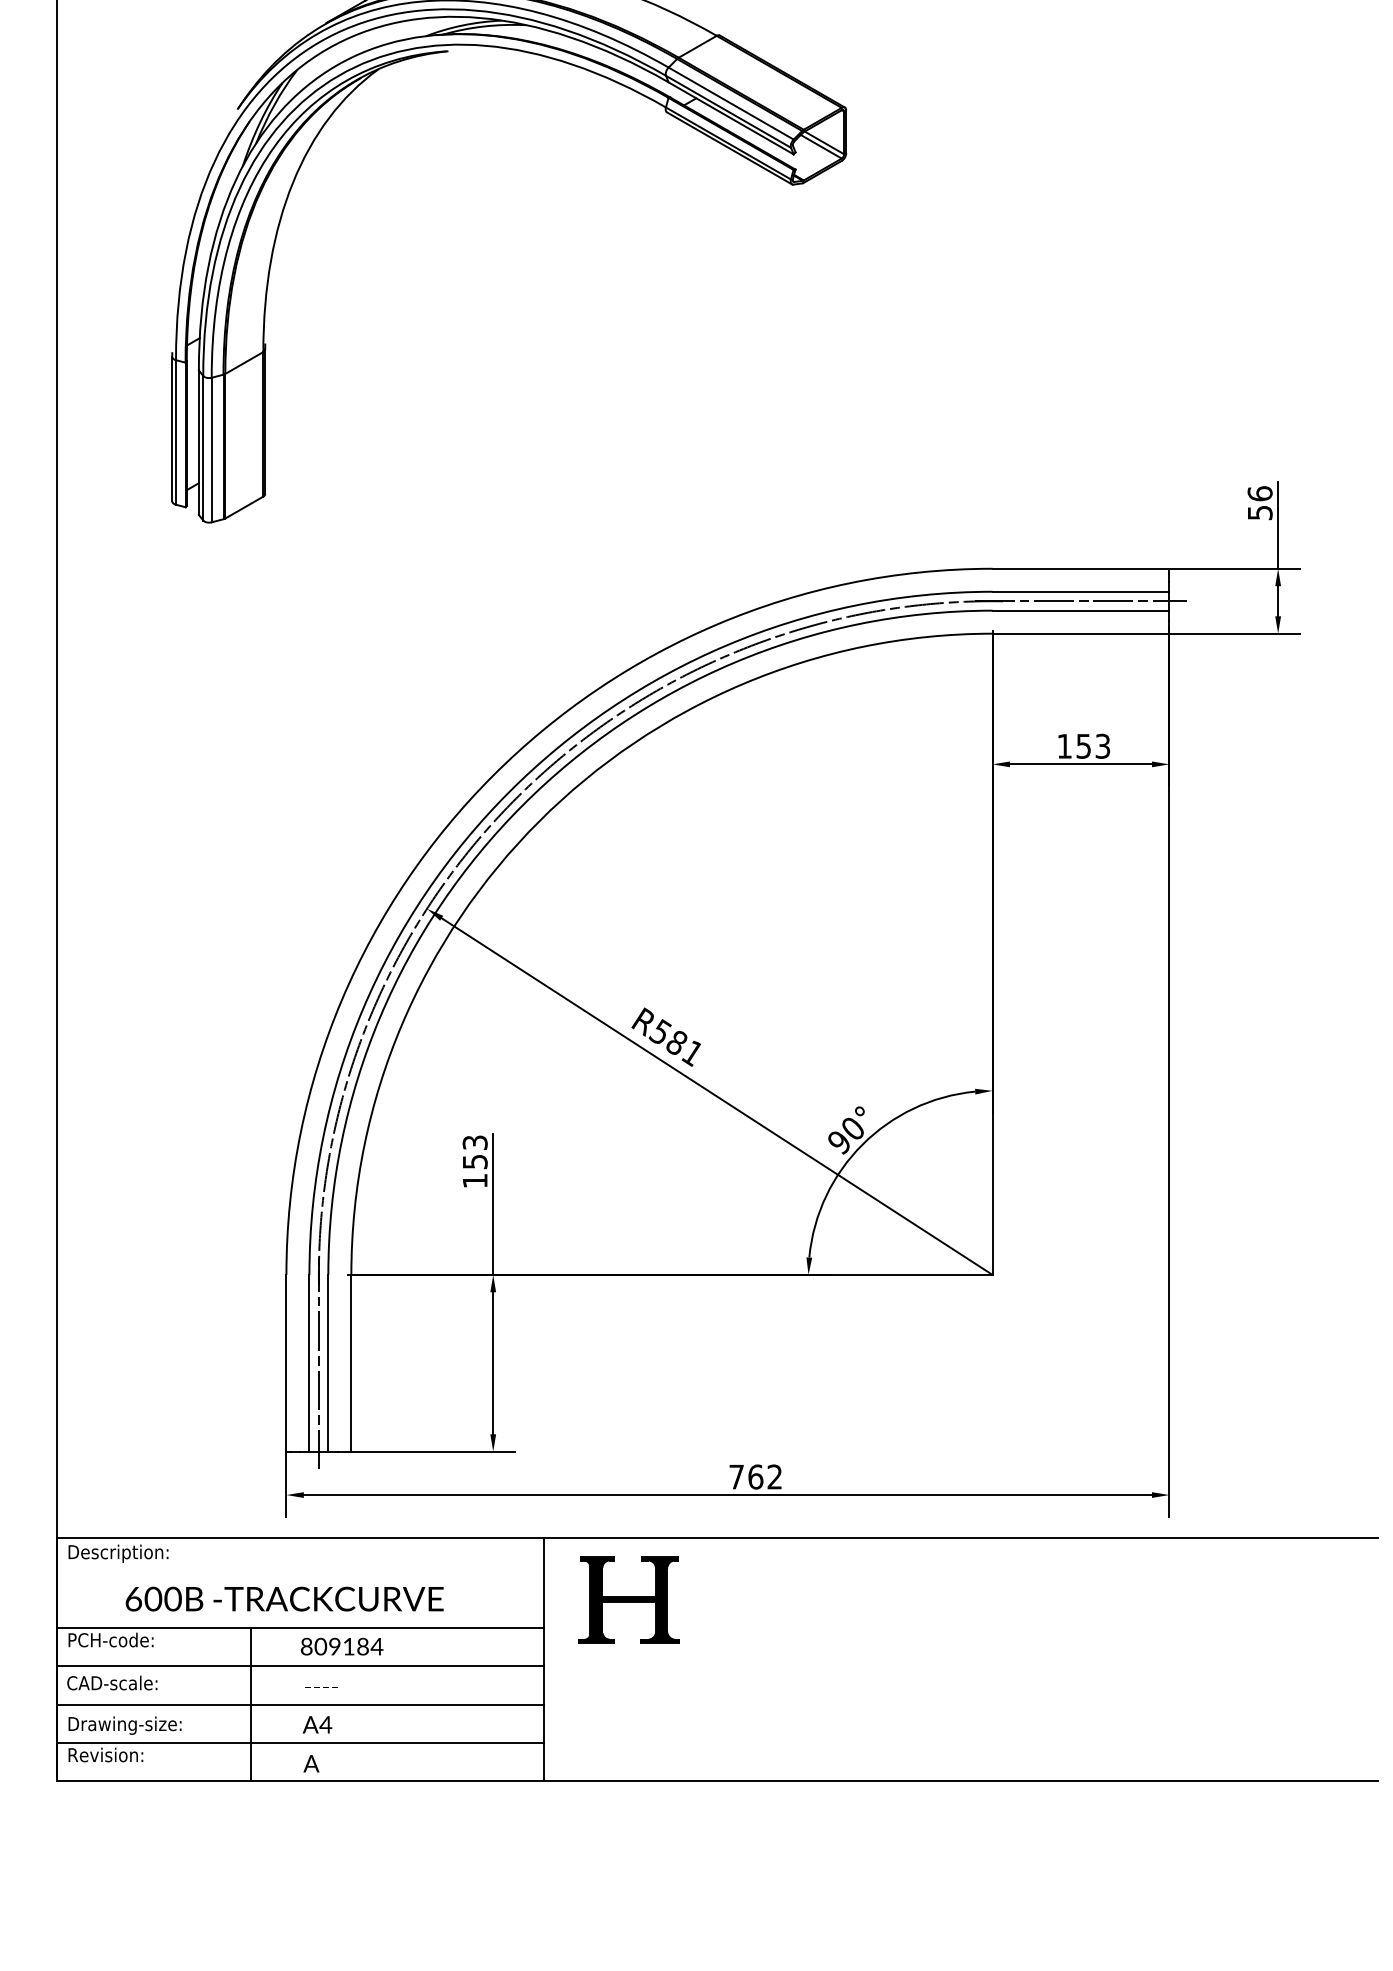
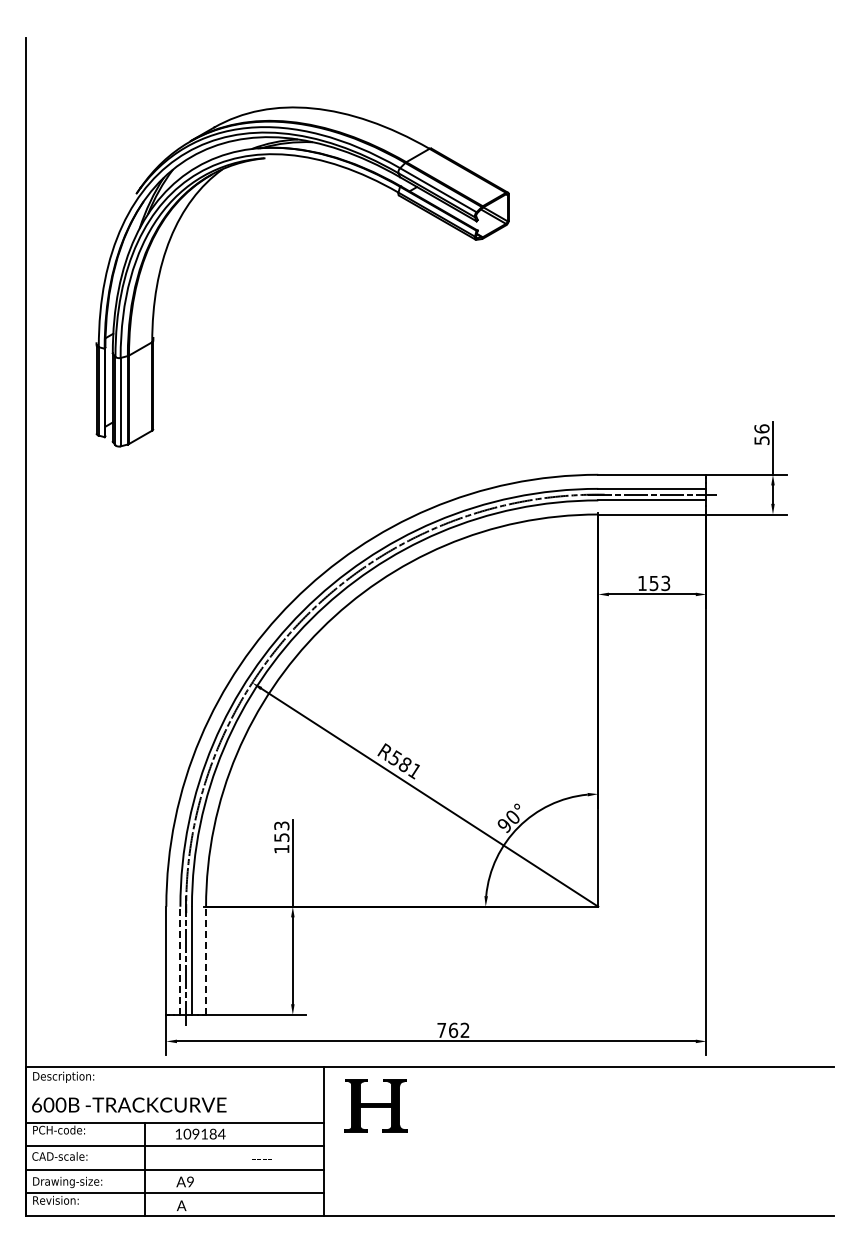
line: (309, 1362) -> (180, 960), solid -> dashed
line: (352, 1362) -> (206, 960), solid -> dashed
text: (285, 1598) -> (129, 1104), moved
text: (306, 1645) -> (178, 1133), 809184 -> 109184
text: (321, 1688) -> (261, 1159), moved
text: (325, 1724) -> (190, 1181), A4 -> A9

